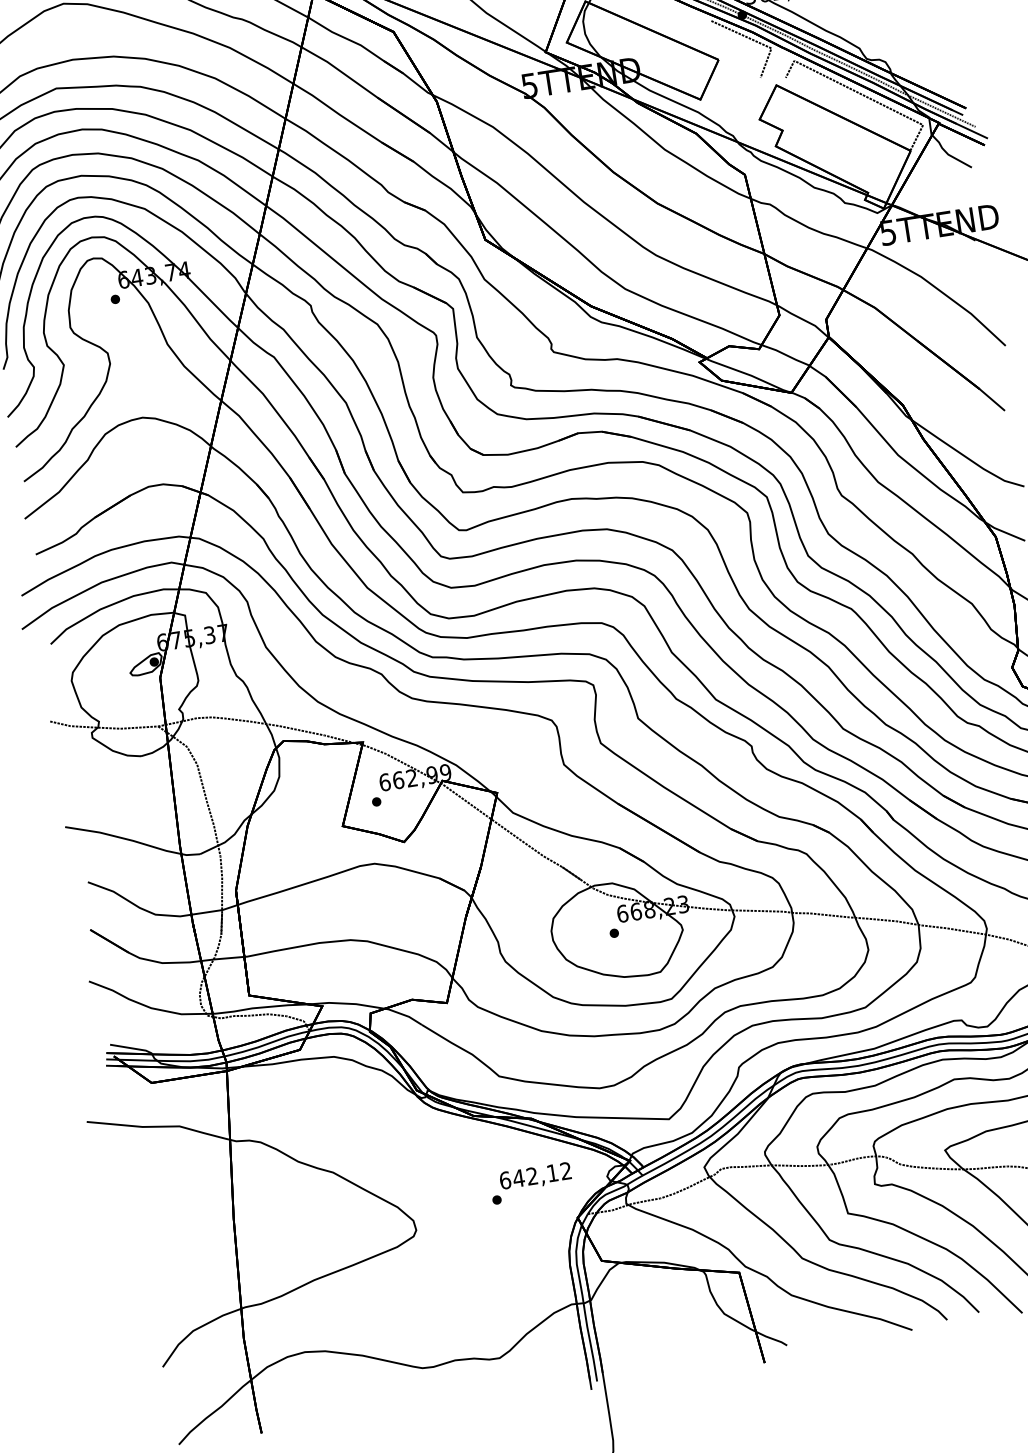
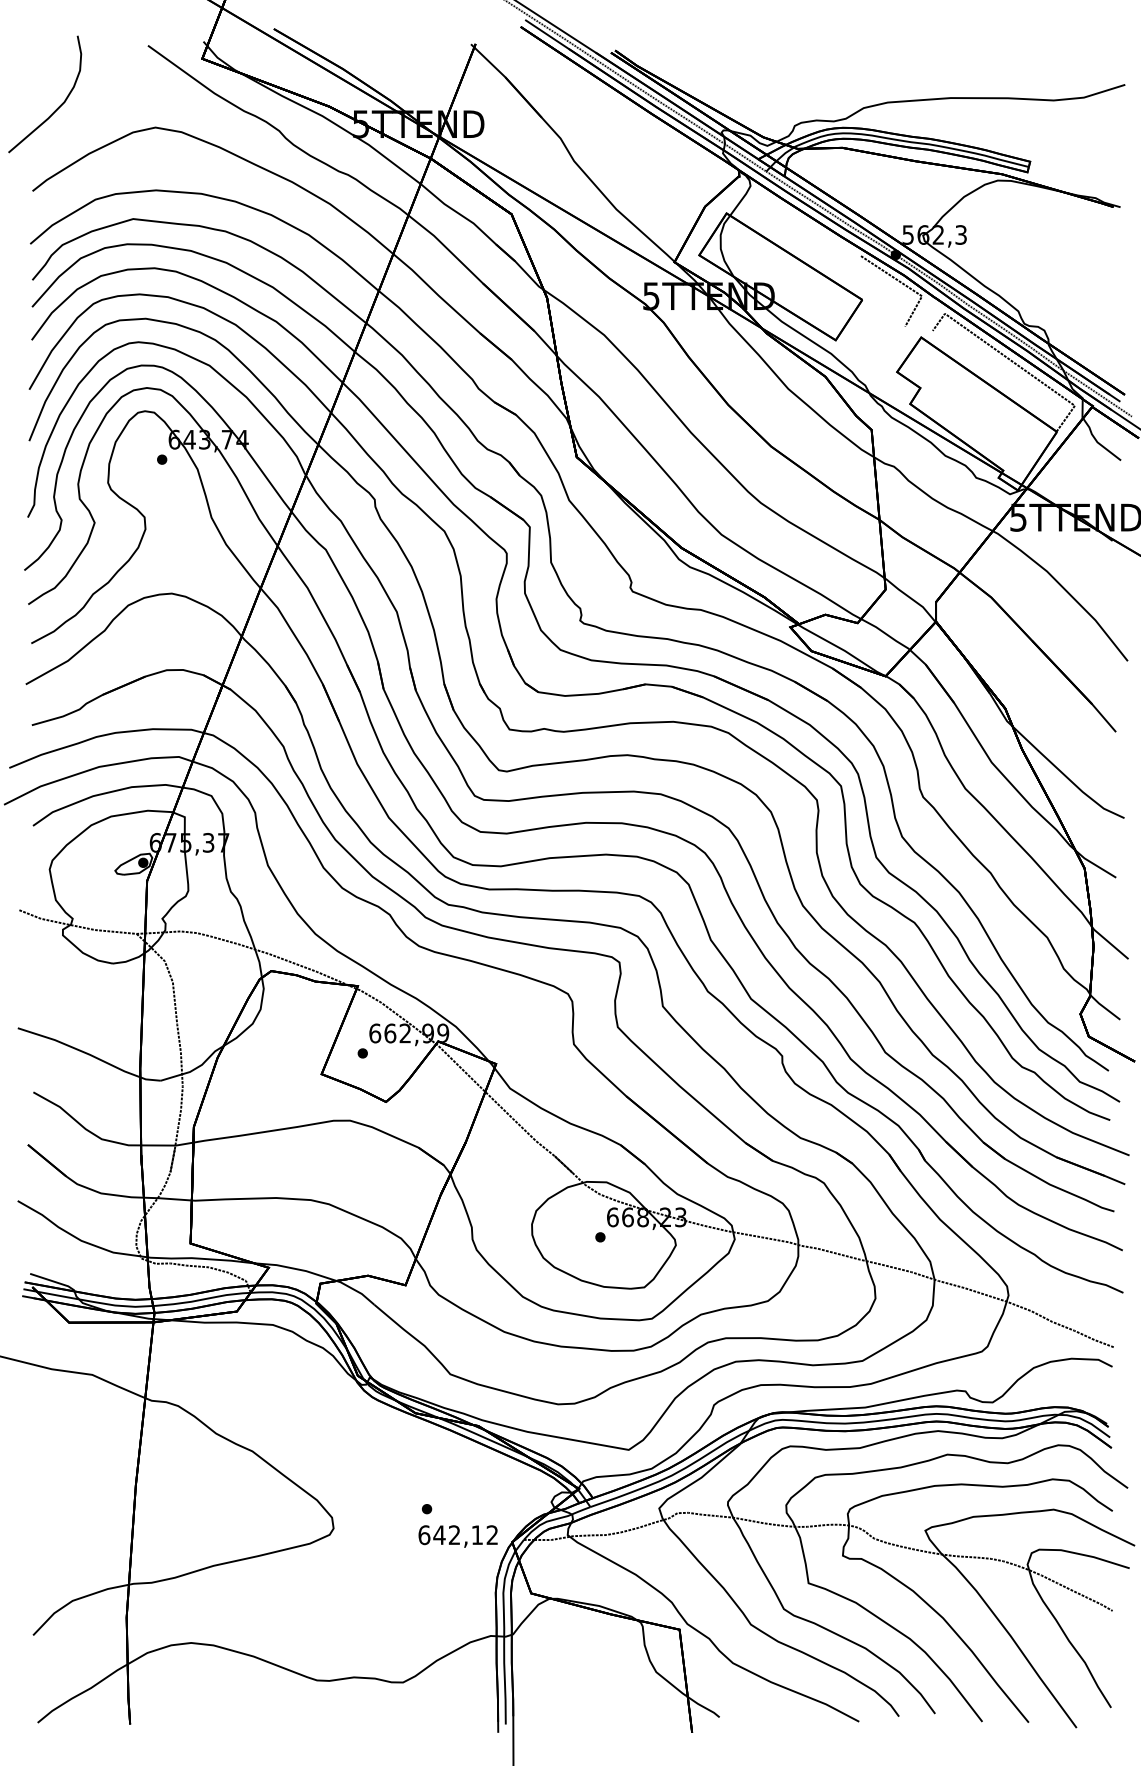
text: (535, 1177) -> (457, 1536), moved

